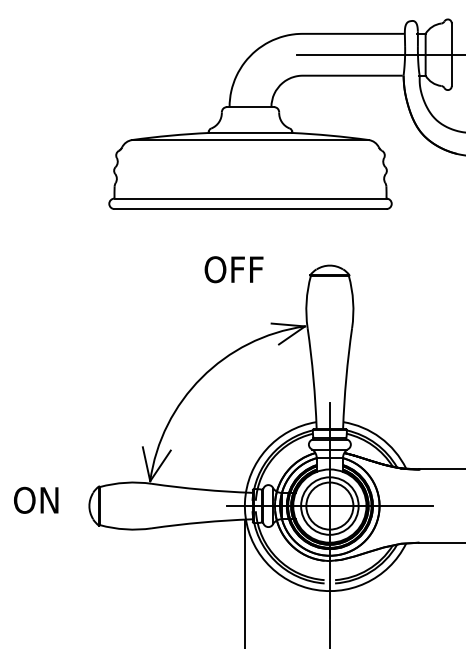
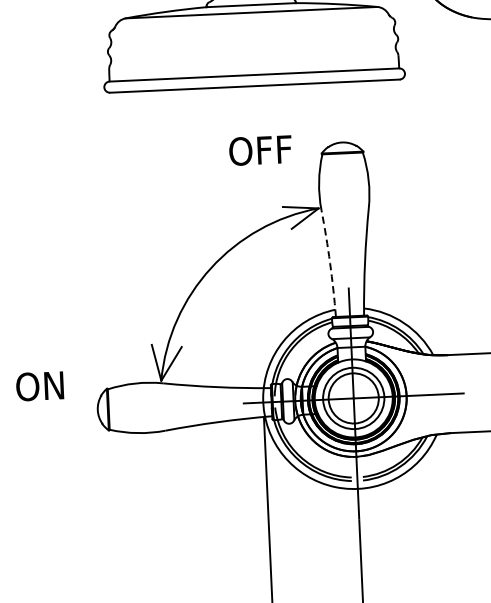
text: (233, 269) -> (259, 150), moved
arc: (313, 378) -> (330, 263), solid -> dashed
text: (36, 499) -> (40, 385), moved

